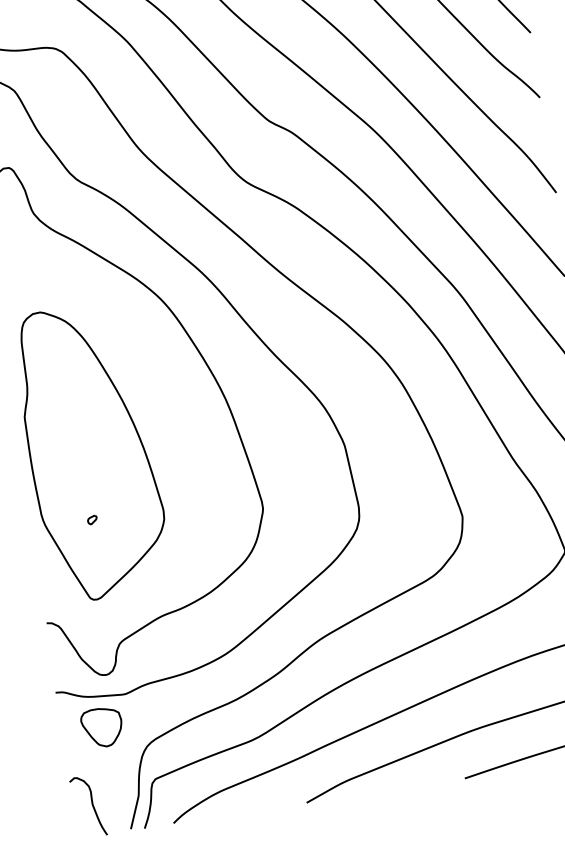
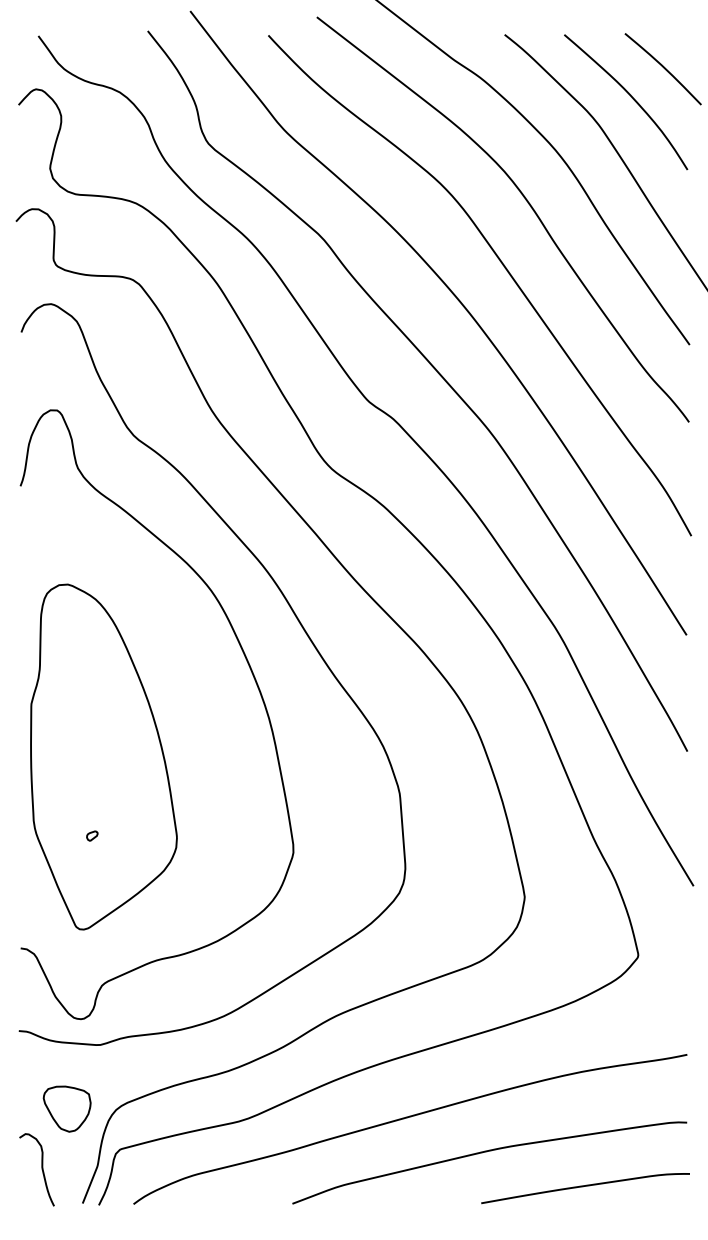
part: (101, 727) -> (66, 1108), moved

